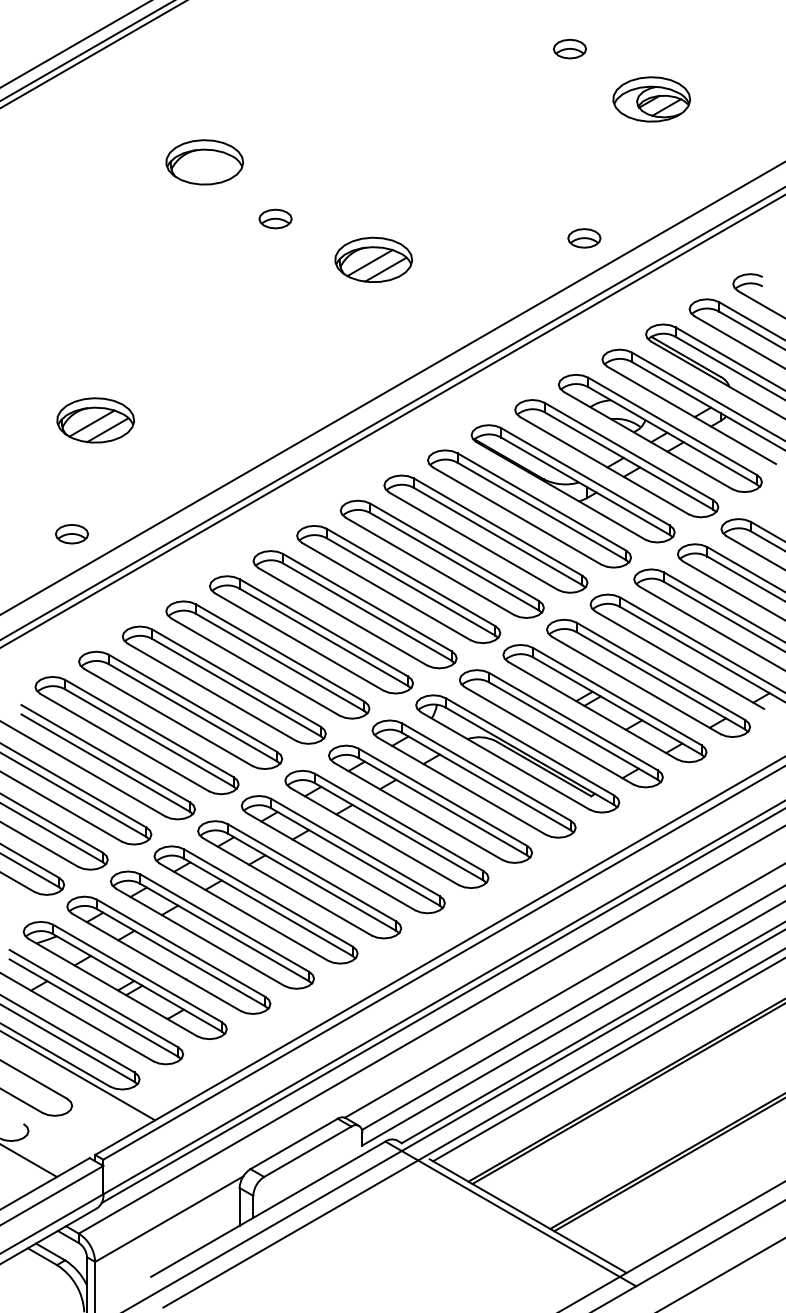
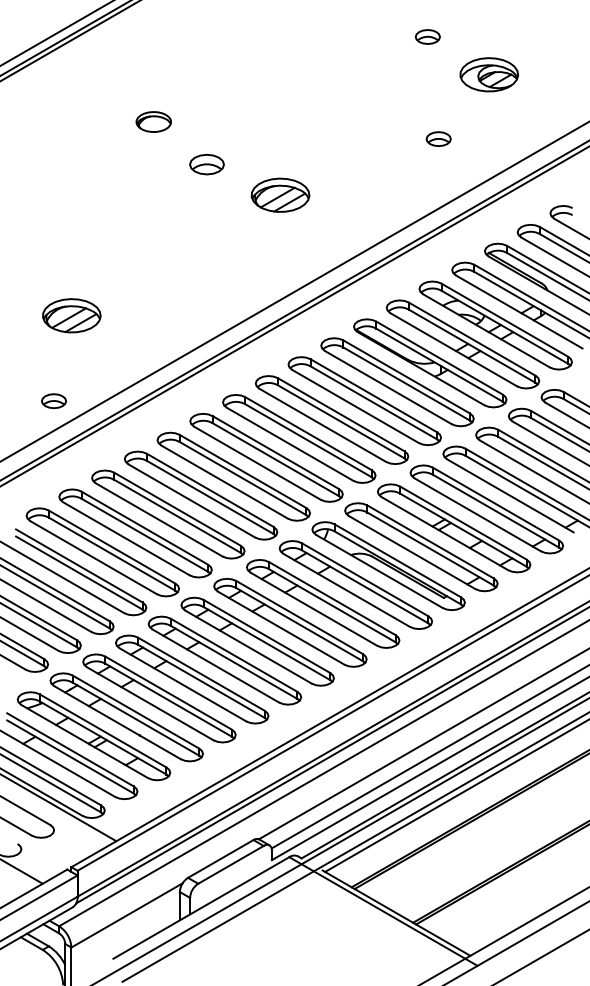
part: (204, 161) -> (153, 121), size x0.6
part: (275, 218) -> (206, 164), size x1.4
part: (584, 237) -> (438, 138), moved

